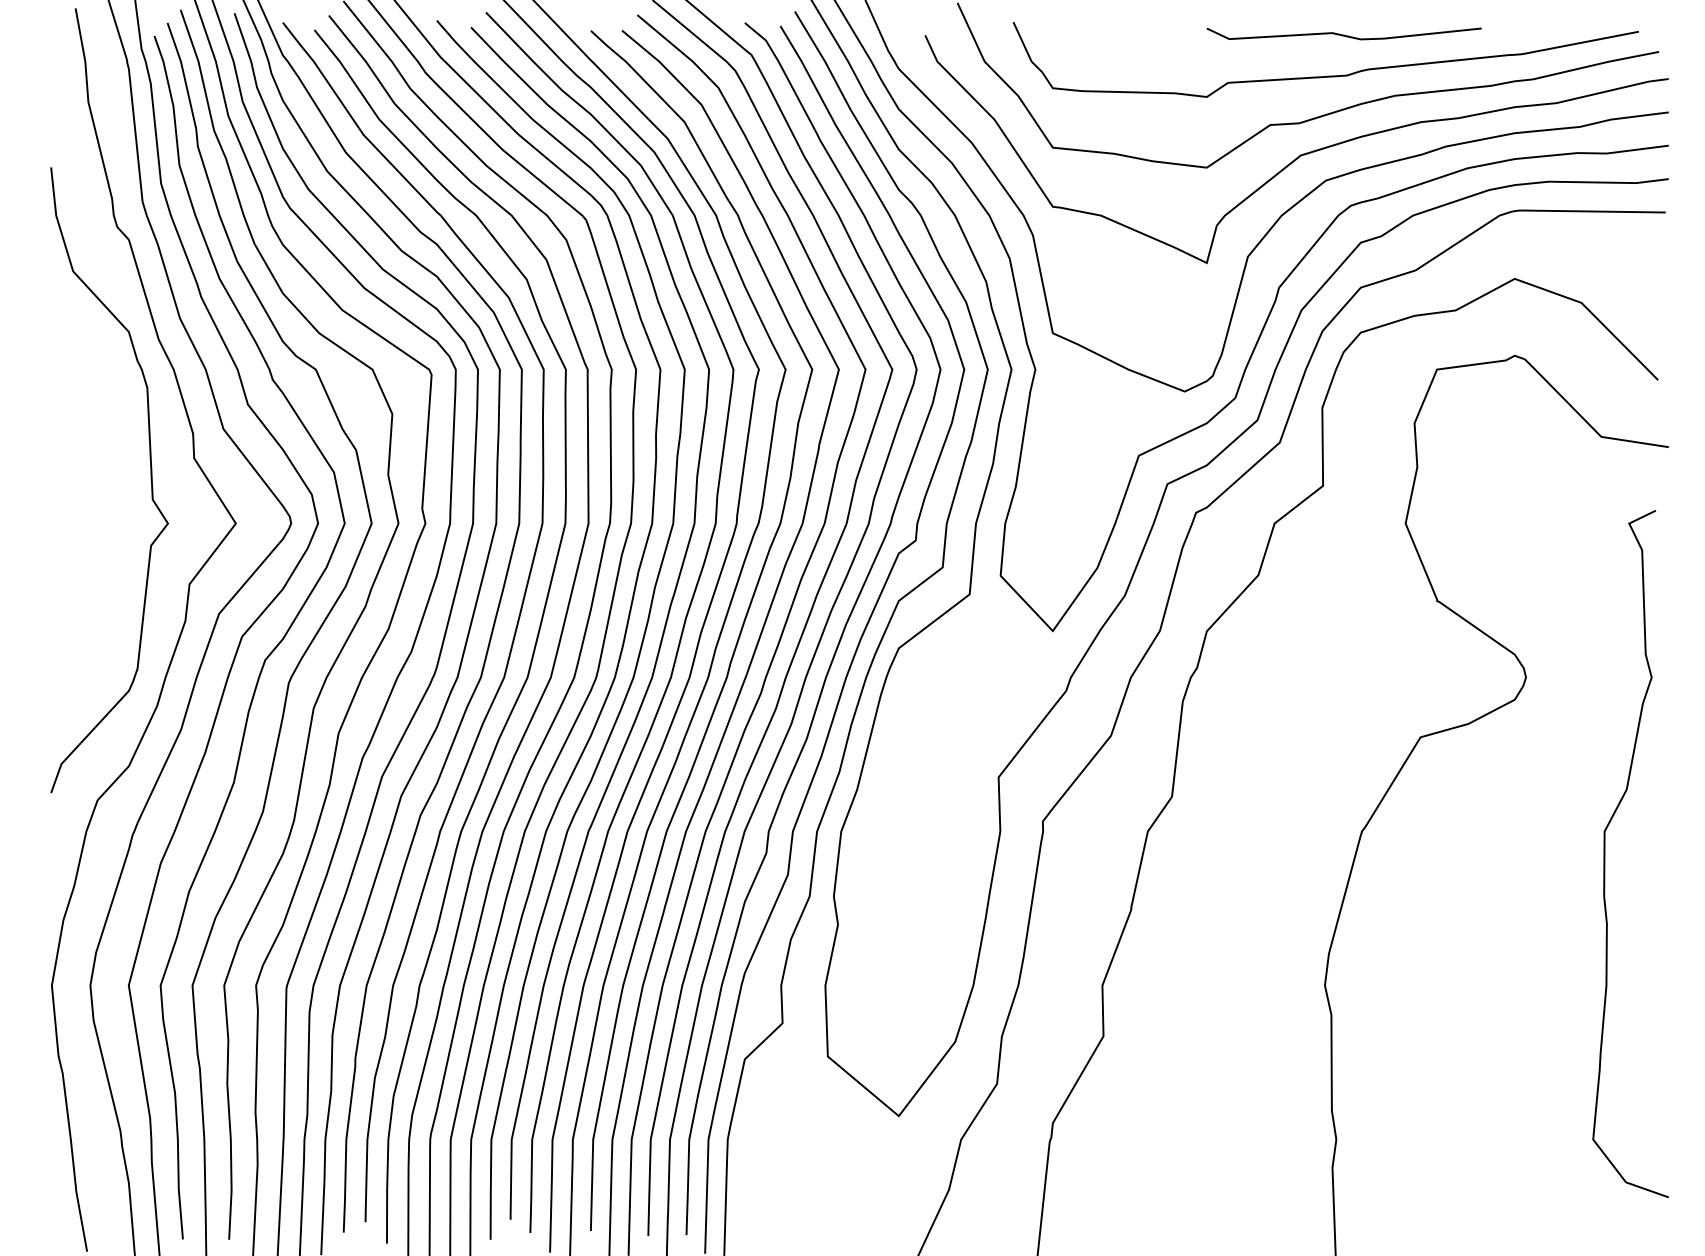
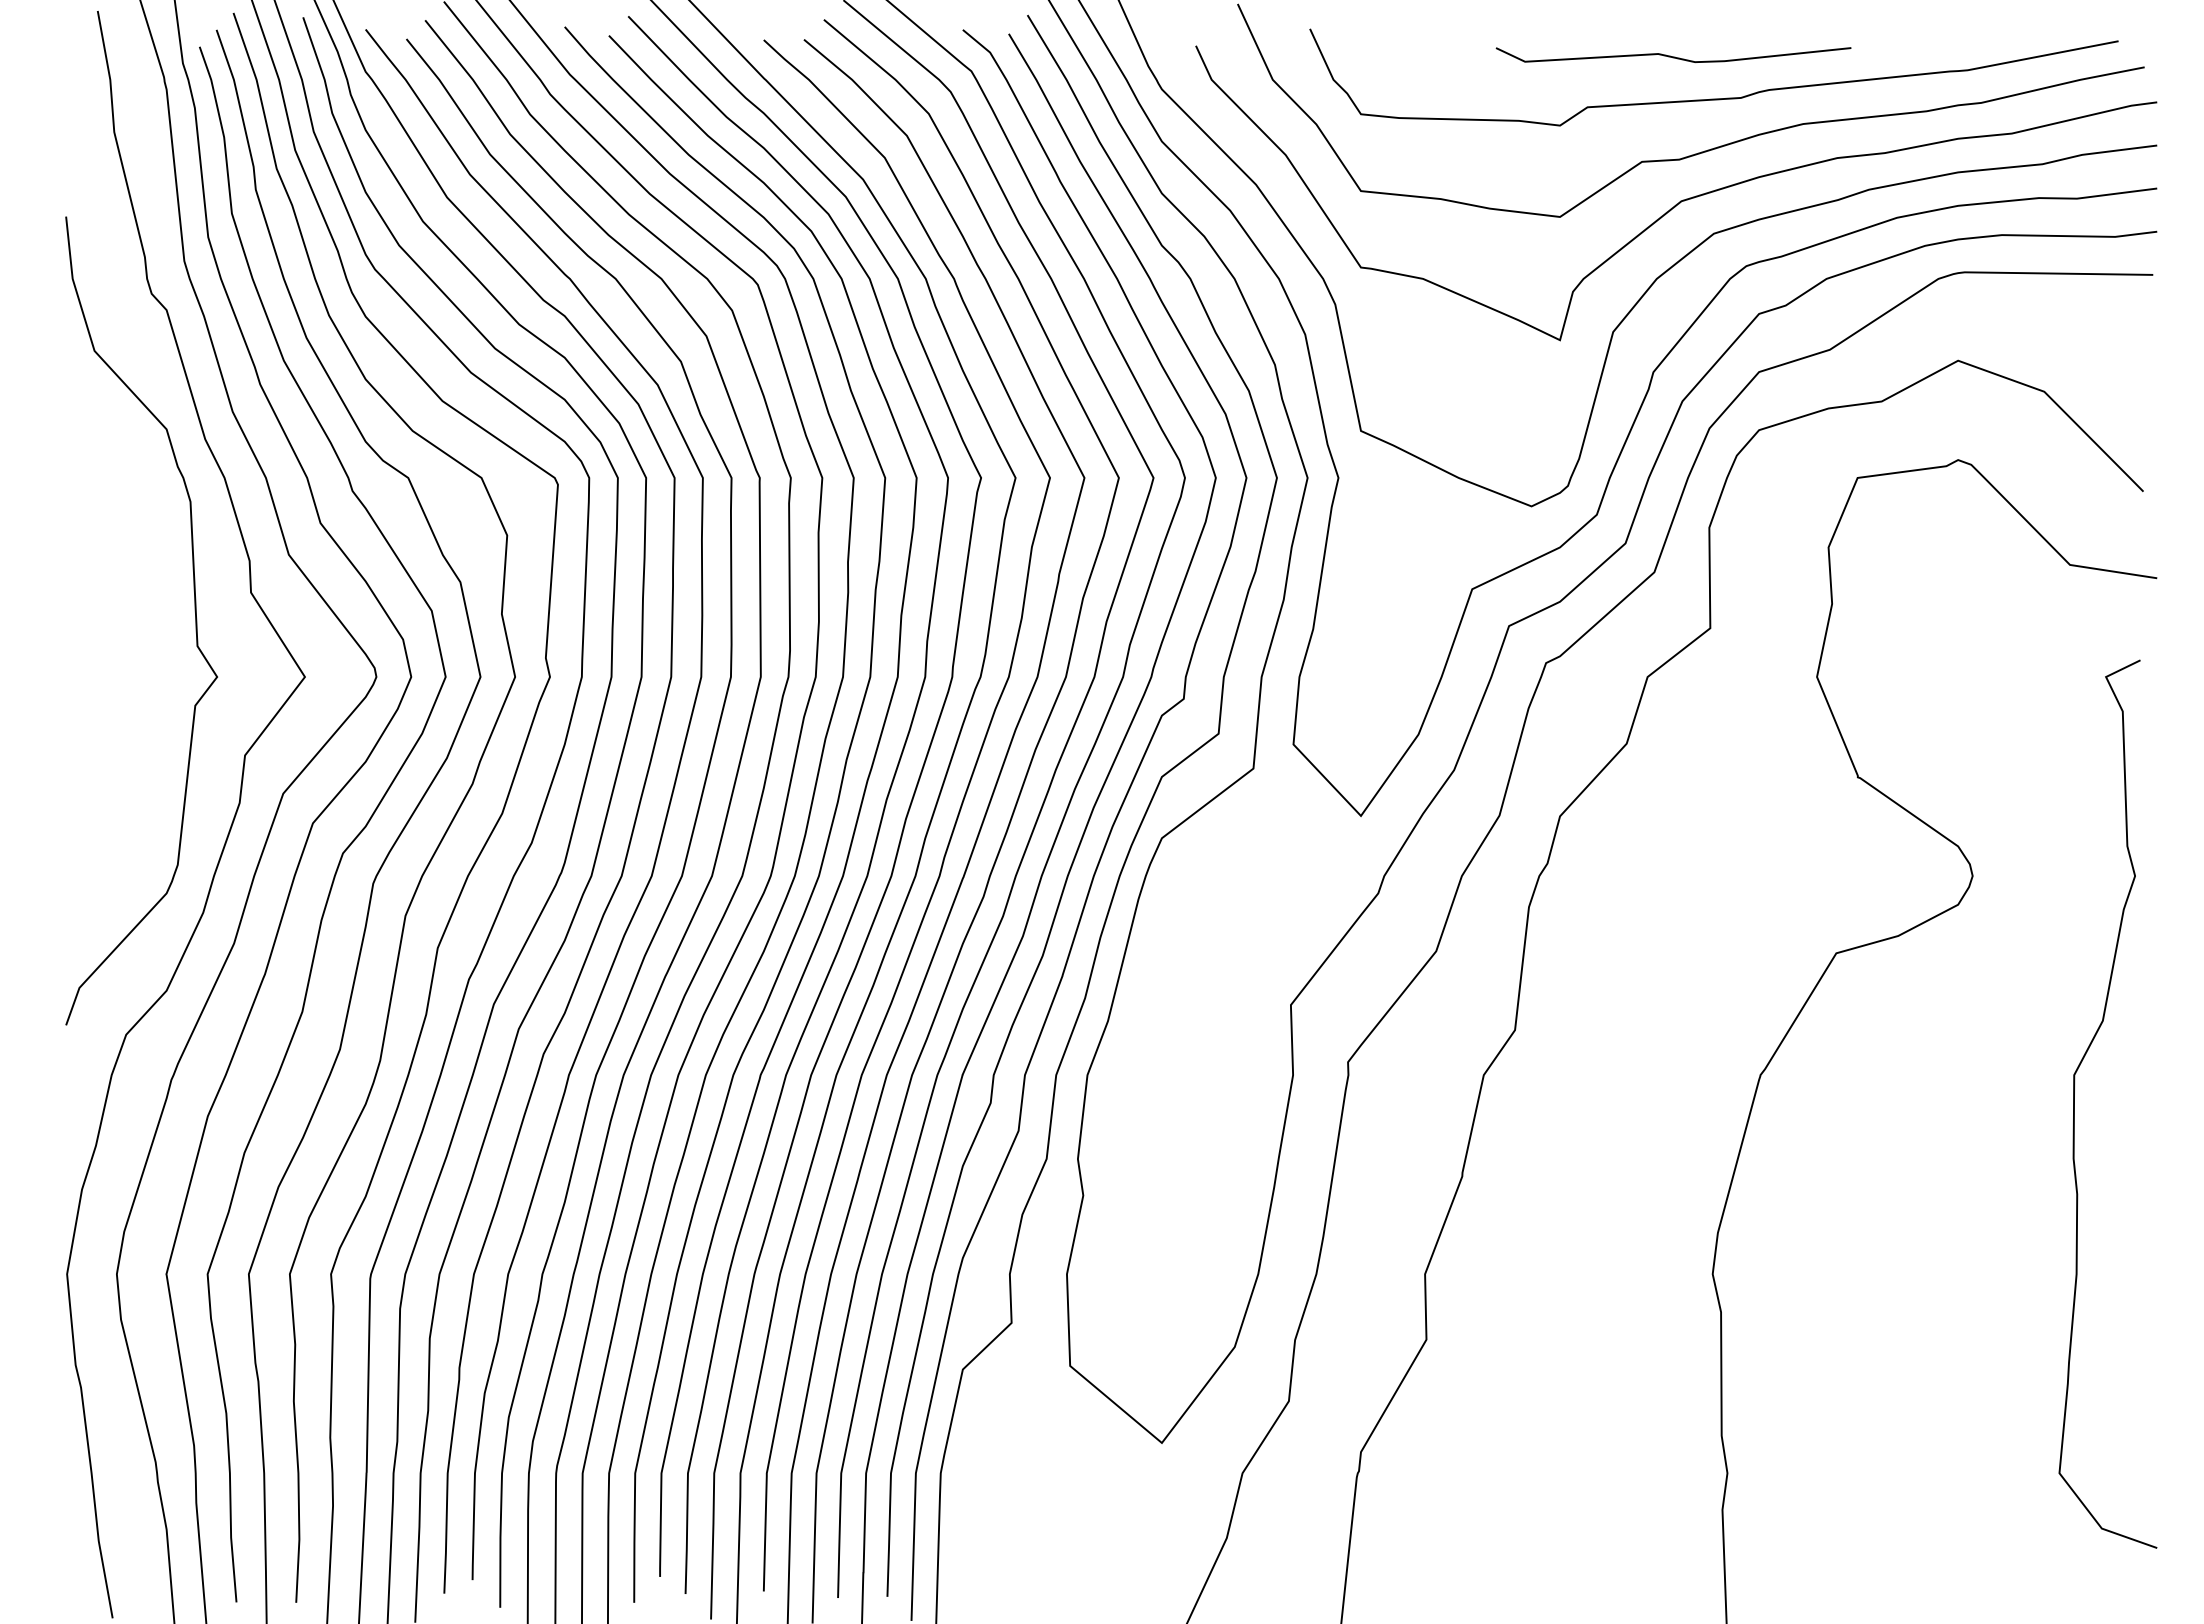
curve: (1344, 35) -> (1673, 56), moved

